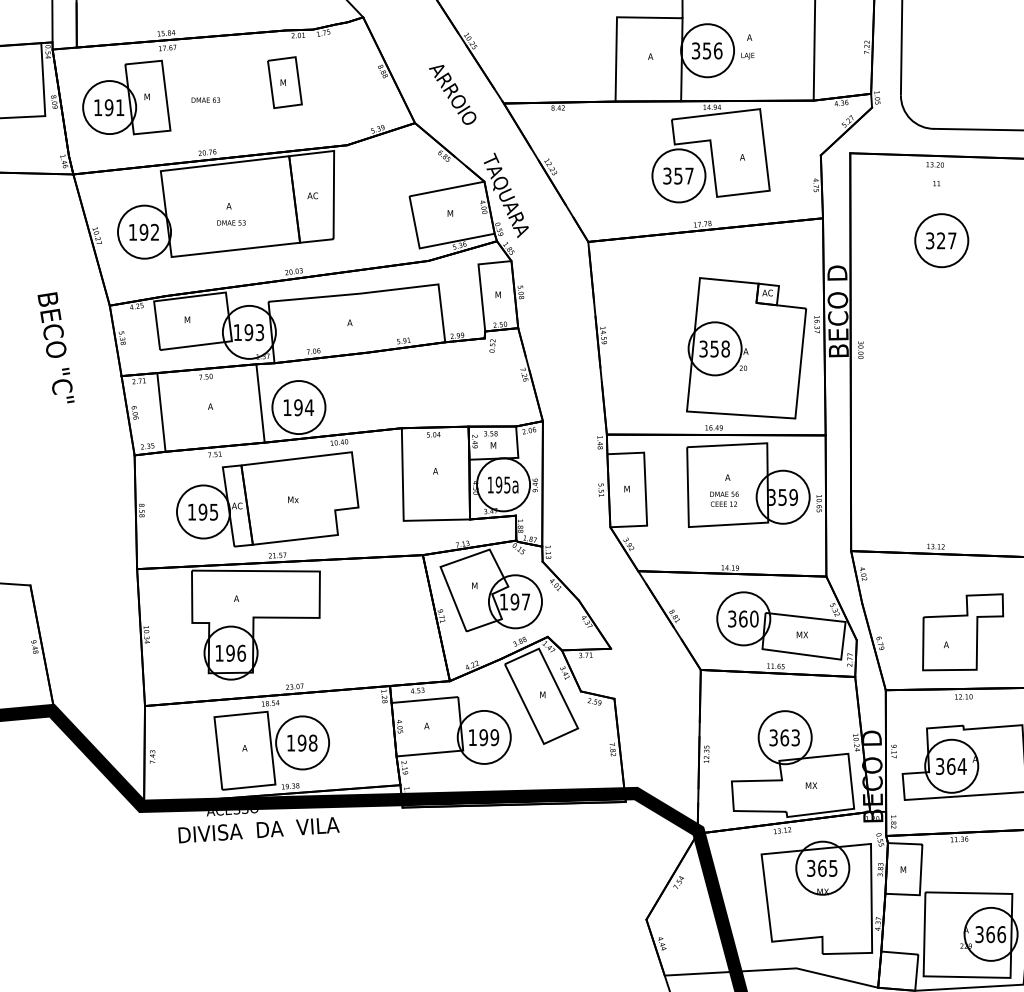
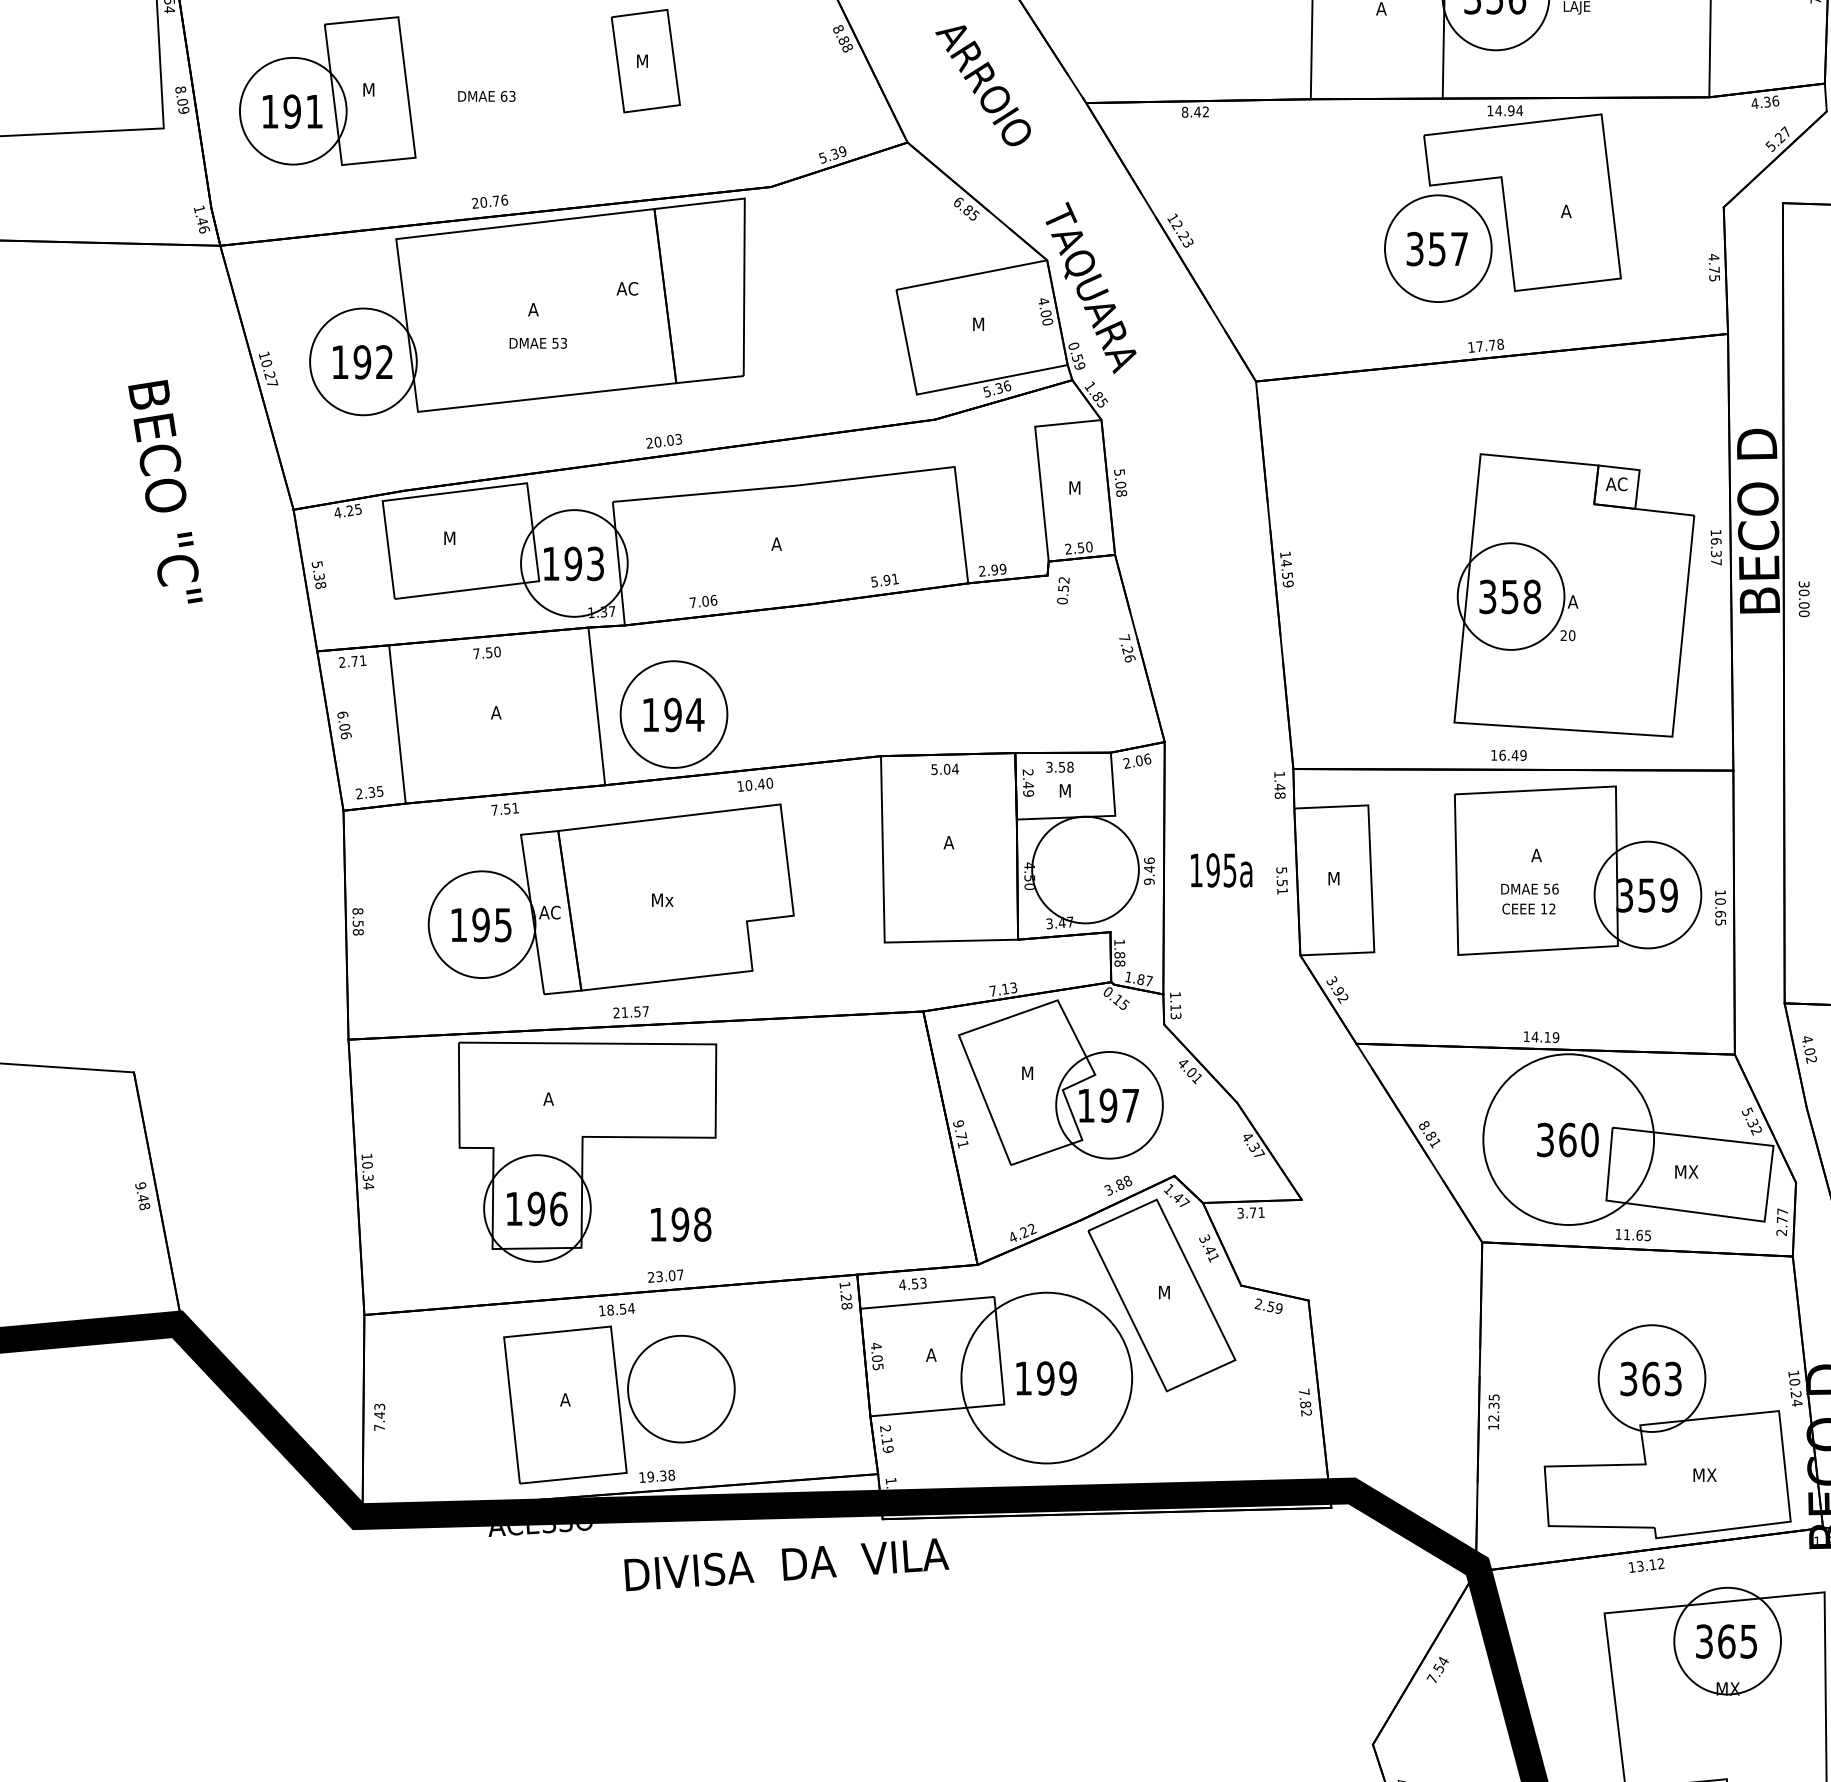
text: (312, 195) -> (626, 288), moved
text: (55, 347) -> (164, 491), moved
text: (503, 484) -> (1222, 869), moved
circle: (743, 618) -> (1568, 1138), size x1.6
circle: (483, 736) -> (1045, 1376), size x1.6
text: (302, 742) -> (681, 1223), moved
text: (258, 830) -> (785, 1565), moved

